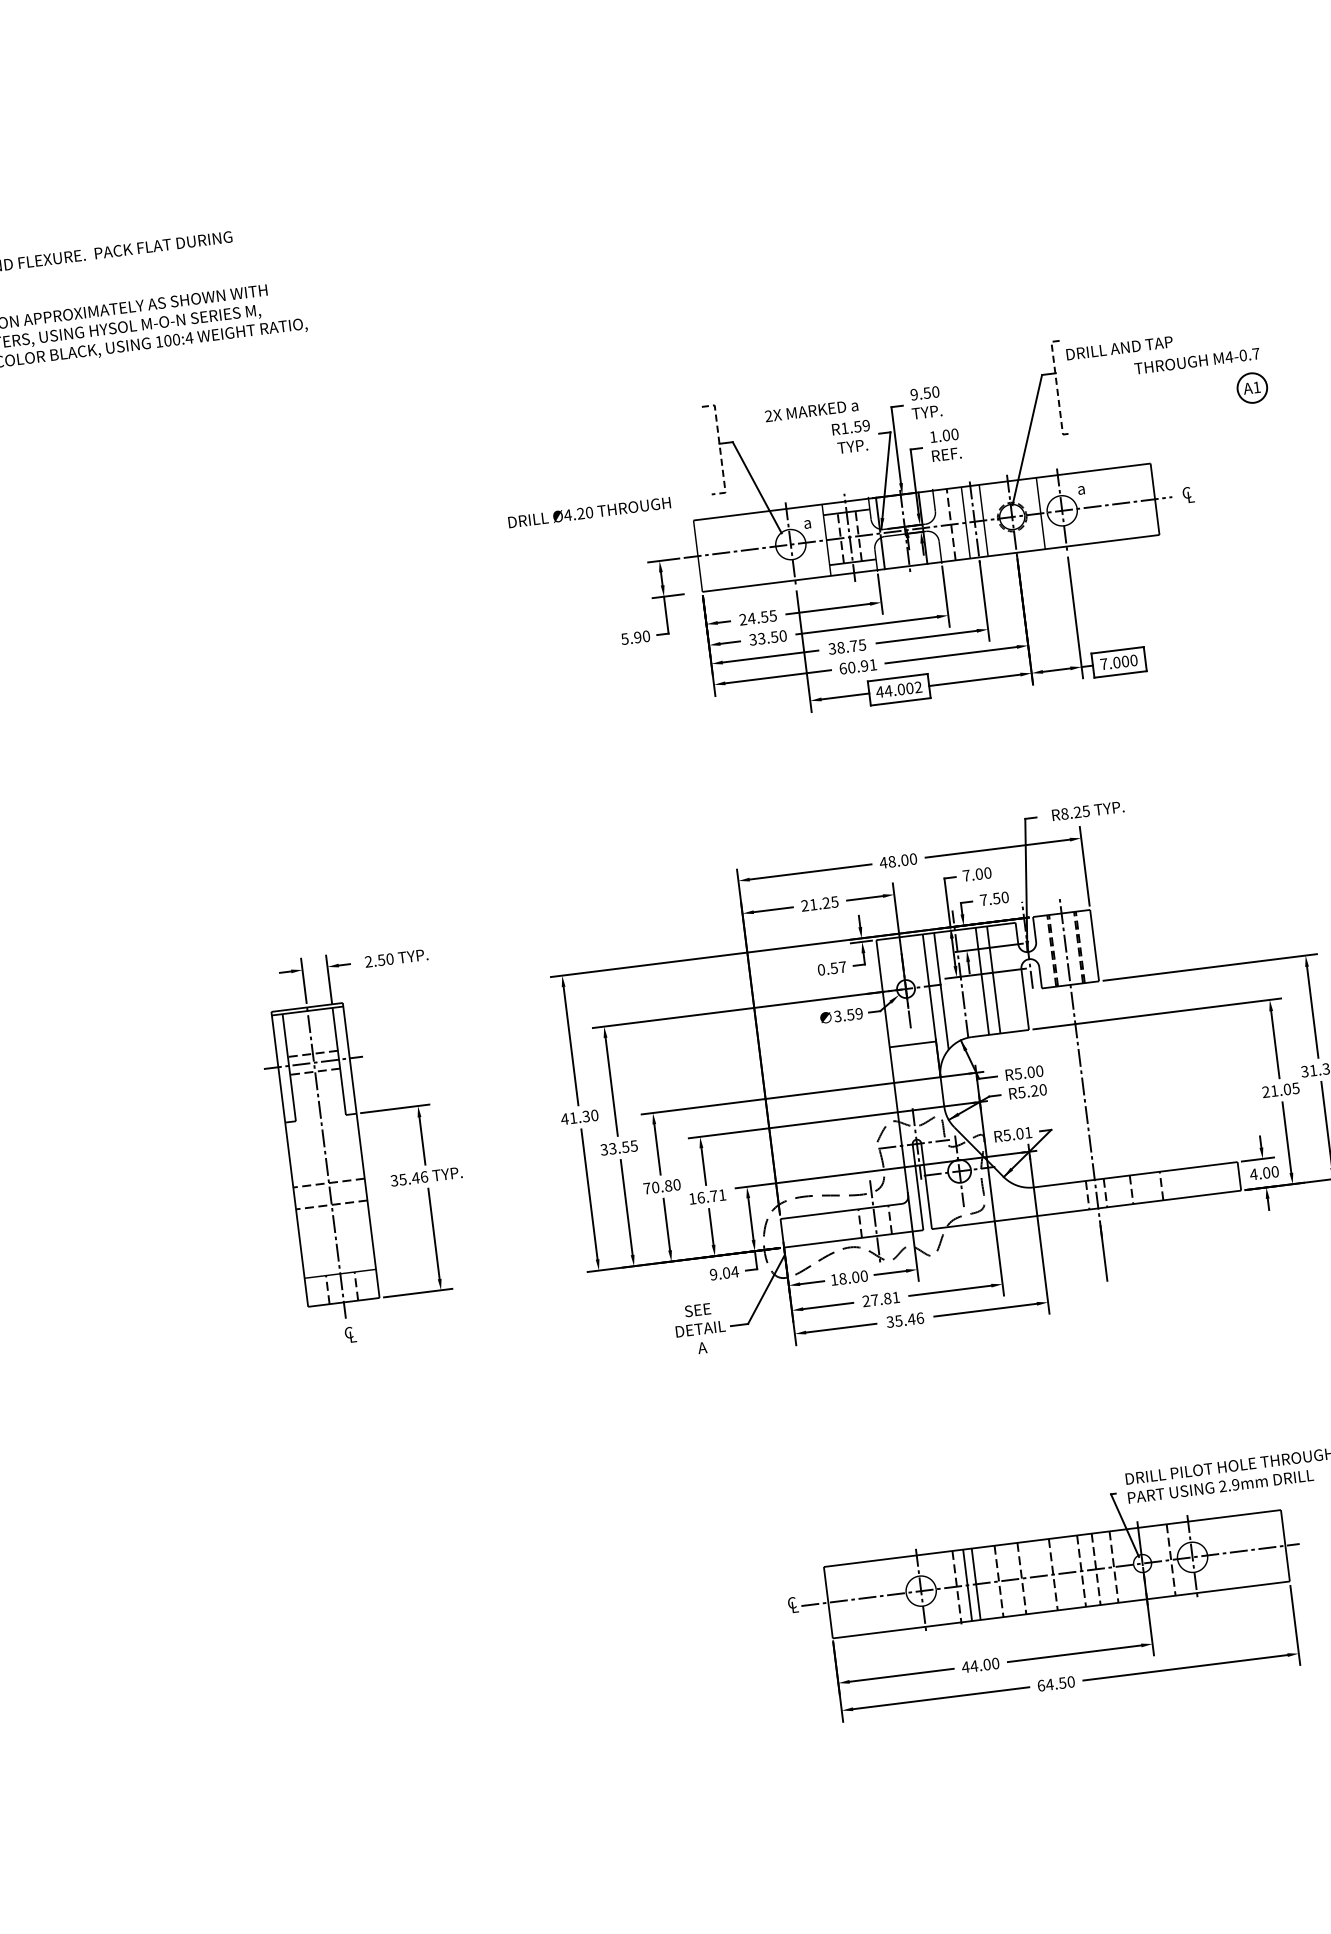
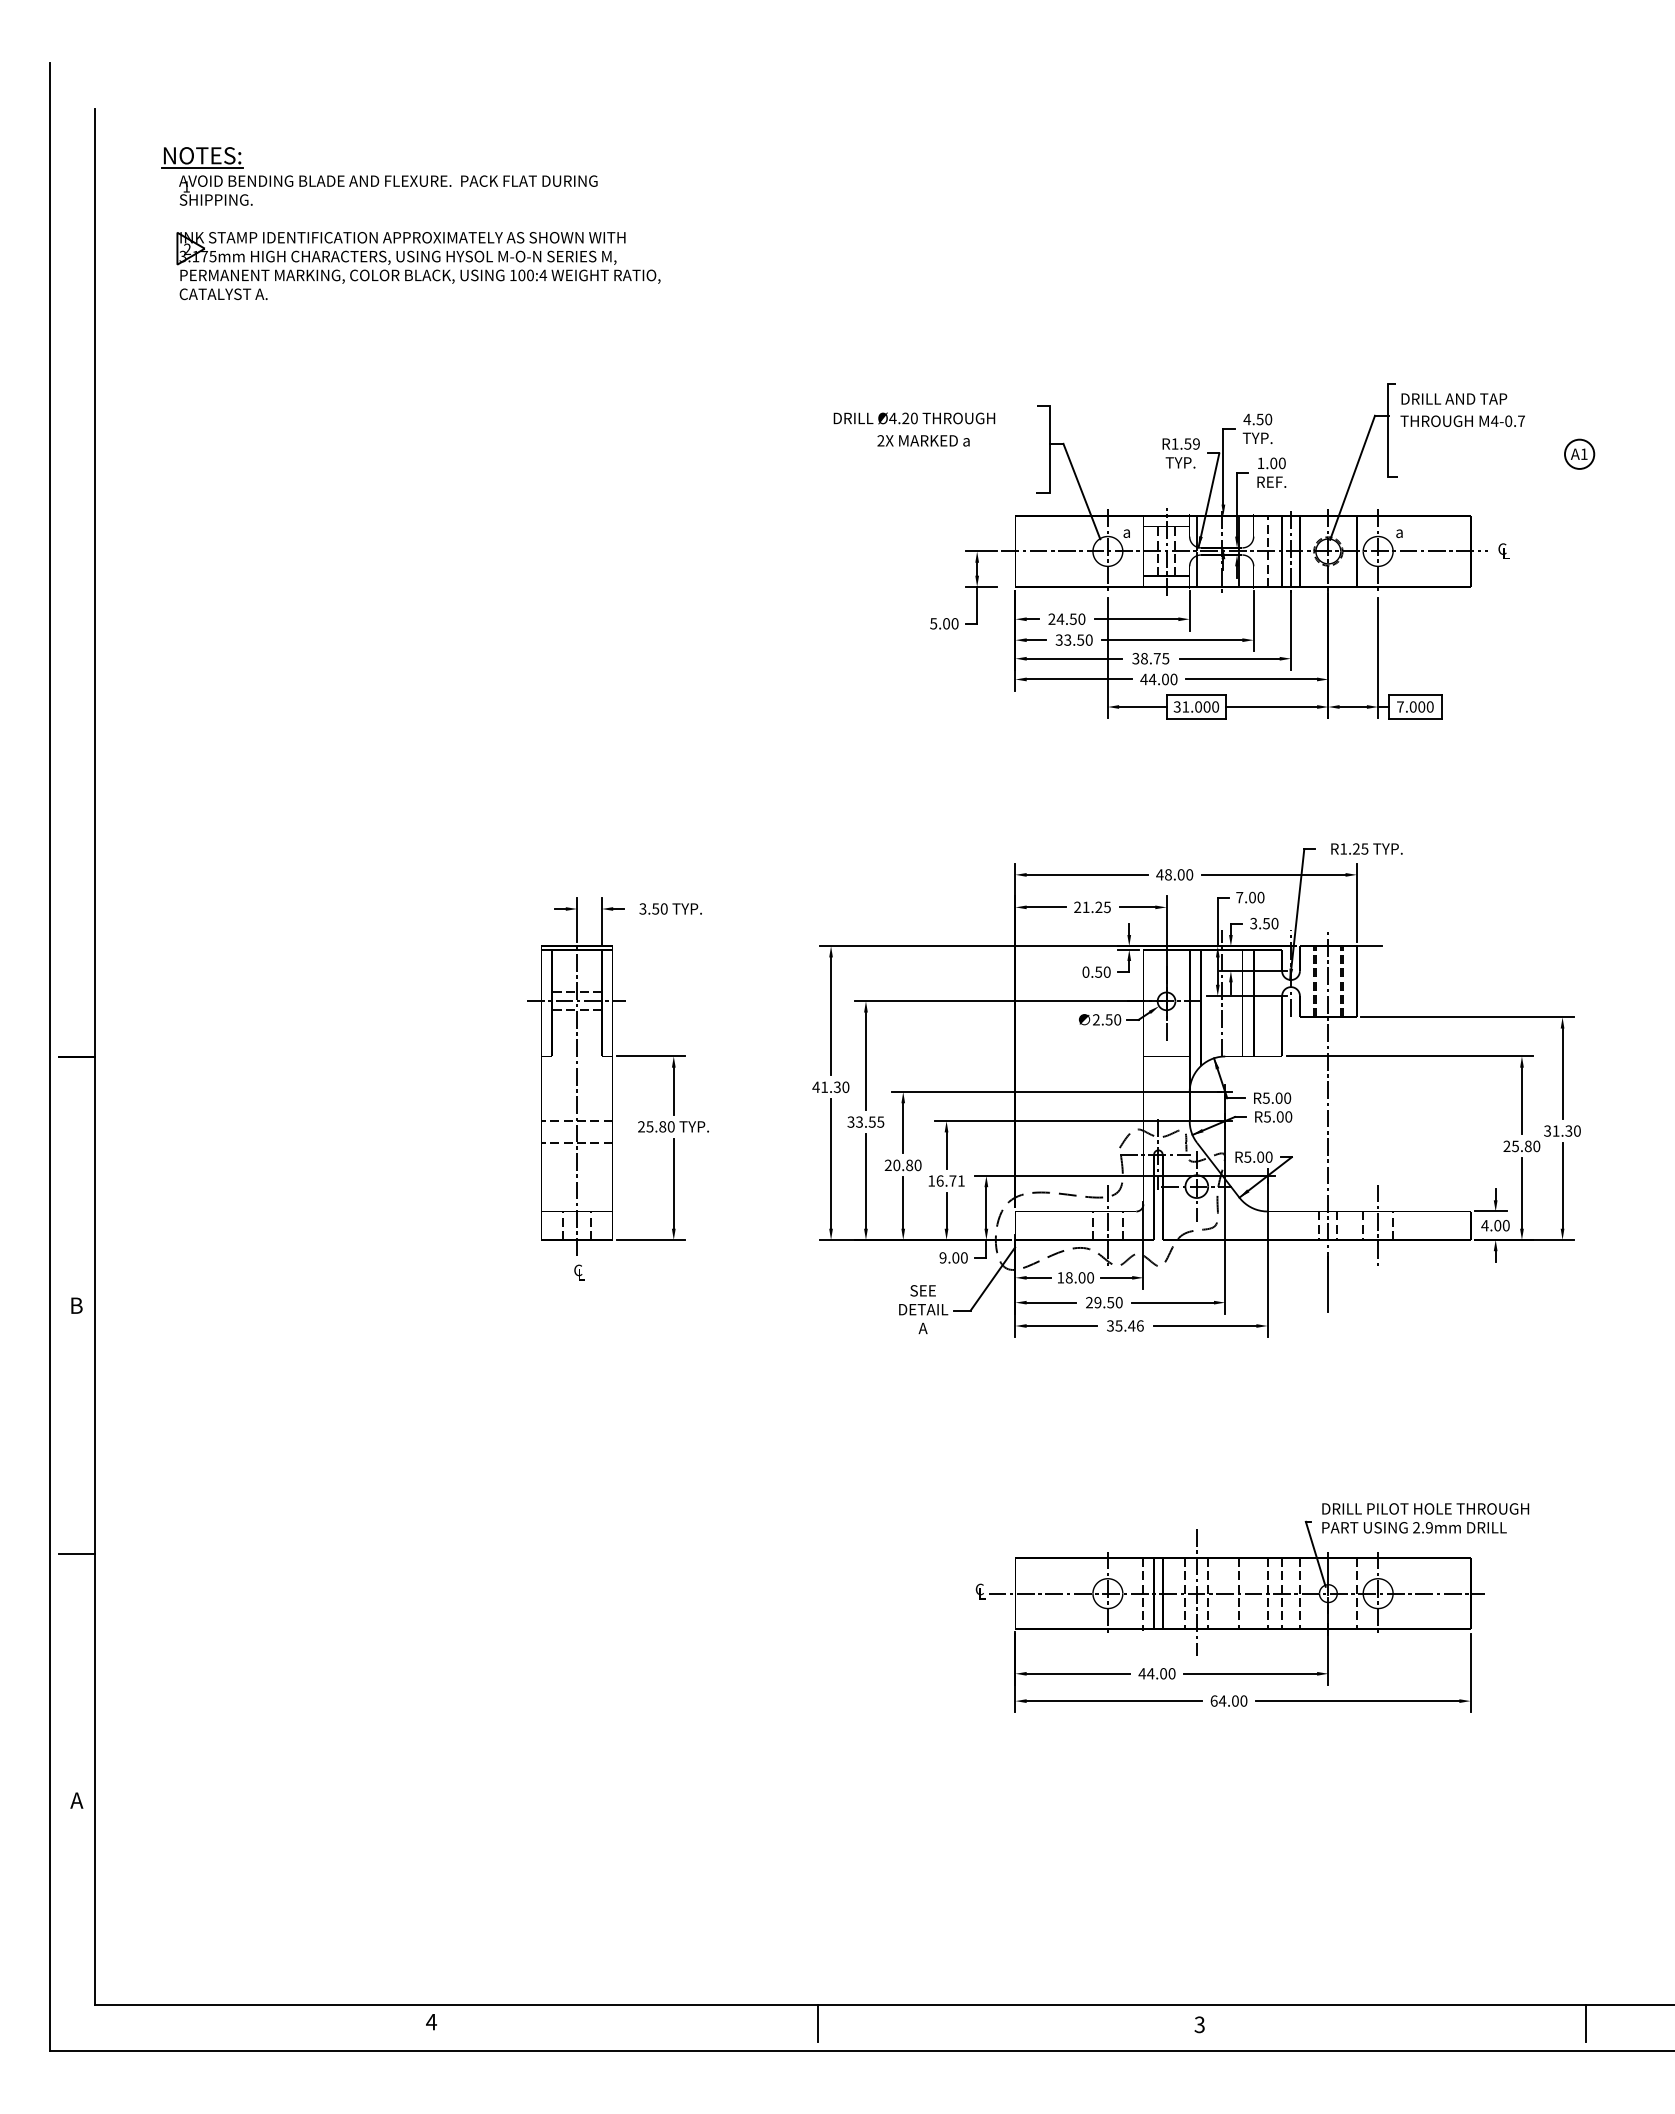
text: (1196, 360) -> (1462, 420), moved
line: (1057, 389) -> (1388, 431), dashed -> solid
text: (914, 394) -> (1247, 419), 9.50 -> 4.50
text: (811, 410) -> (923, 440), moved
line: (720, 450) -> (1050, 450), dashed -> solid
text: (589, 512) -> (914, 418), moved
text: (772, 615) -> (1081, 618), 24.55 -> 24.50
text: (637, 637) -> (946, 623), 5.90 -> 5.00
text: (857, 666) -> (1158, 679), 60.91 -> 44.00
text: (899, 689) -> (1196, 706), 44.002 -> 31.000
text: (1064, 813) -> (1343, 848), R8.25 -> R1.25
text: (983, 900) -> (1253, 923), 7.50 -> 3.50
line: (1102, 908) -> (1369, 946), added
text: (368, 961) -> (642, 908), 2.50 -> 3.50
text: (841, 966) -> (1106, 971), 0.57 -> 0.50
text: (848, 1014) -> (1107, 1019), 3.59 -> 2.50
text: (1285, 1089) -> (1526, 1146), 21.05 -> 25.80
text: (1033, 1090) -> (1279, 1116), R5.20 -> R5.00
text: (1027, 1132) -> (1268, 1156), R5.01 -> R5.00
text: (409, 1178) -> (656, 1126), 35.46 -> 25.80
text: (646, 1187) -> (887, 1164), 70.80 -> 20.80
line: (1147, 1188) -> (1378, 1226), added
text: (735, 1271) -> (964, 1257), 9.04 -> 9.00
text: (885, 1298) -> (1108, 1302), 27.81 -> 29.50
line: (1009, 1577) -> (1196, 1591), added
text: (1061, 1682) -> (1234, 1700), 64.50 -> 64.00

